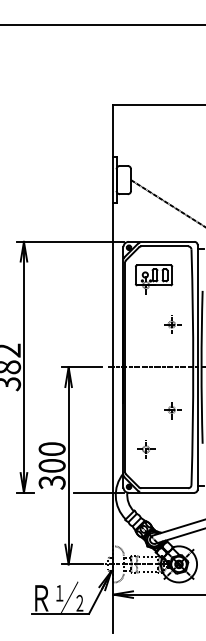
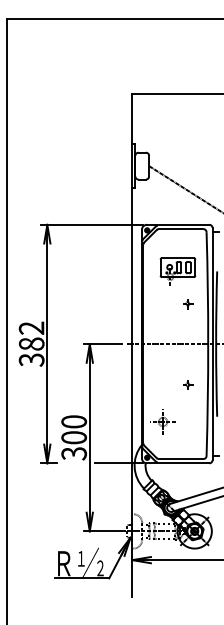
part: (153, 279) -> (177, 271), moved
part: (171, 325) -> (187, 304), size x0.6
part: (171, 409) -> (187, 384), size x0.6
part: (147, 449) -> (164, 422), size x1.4

